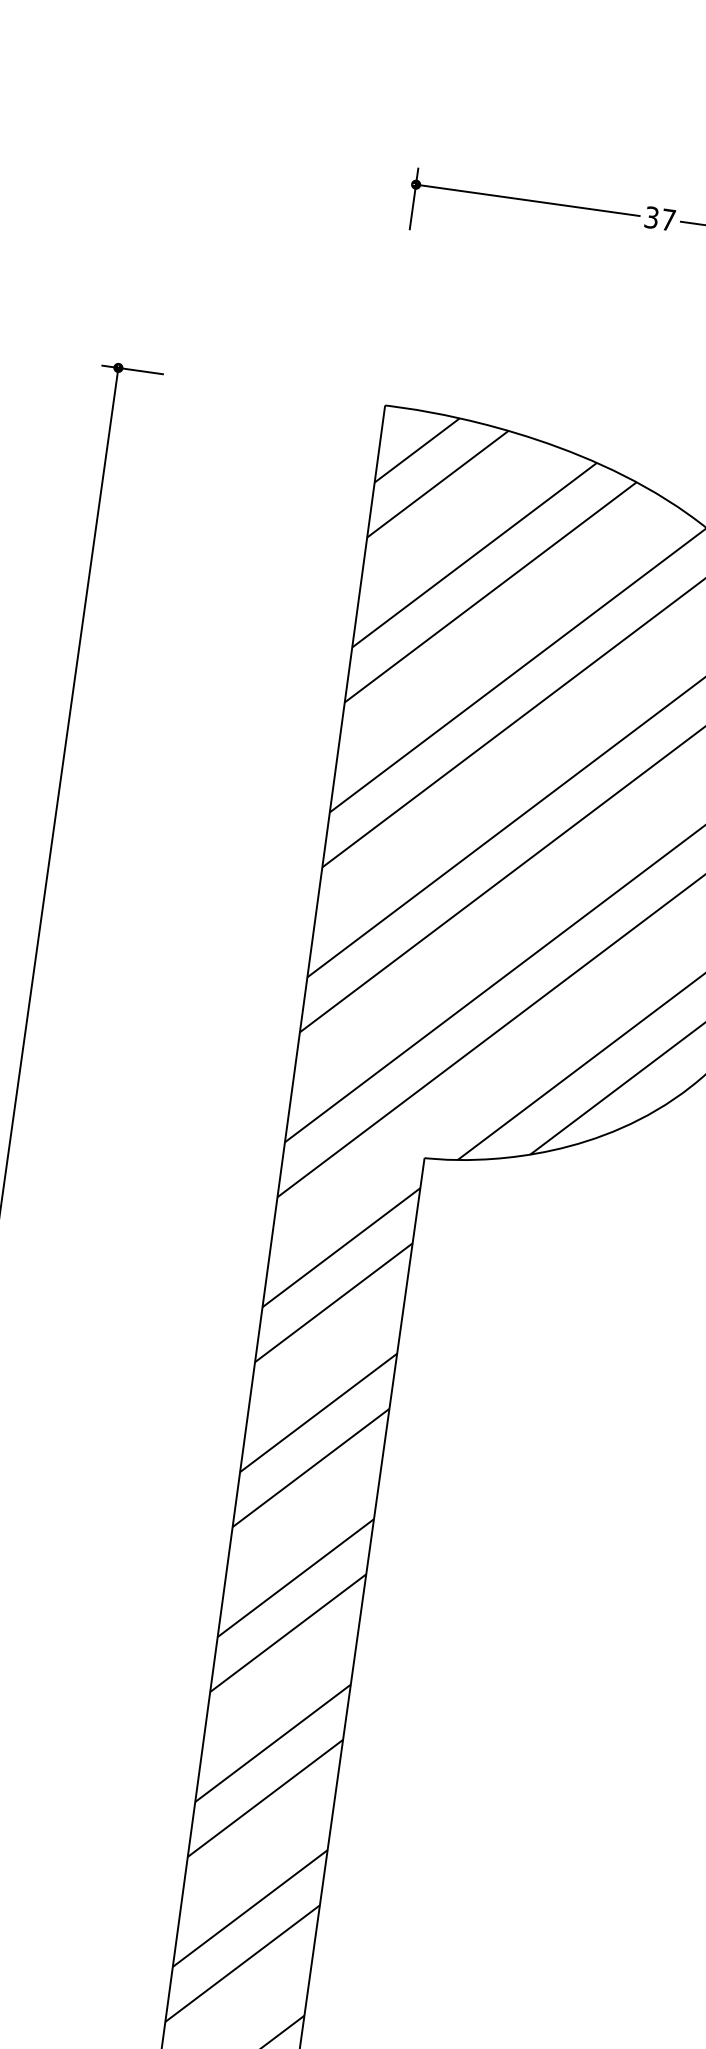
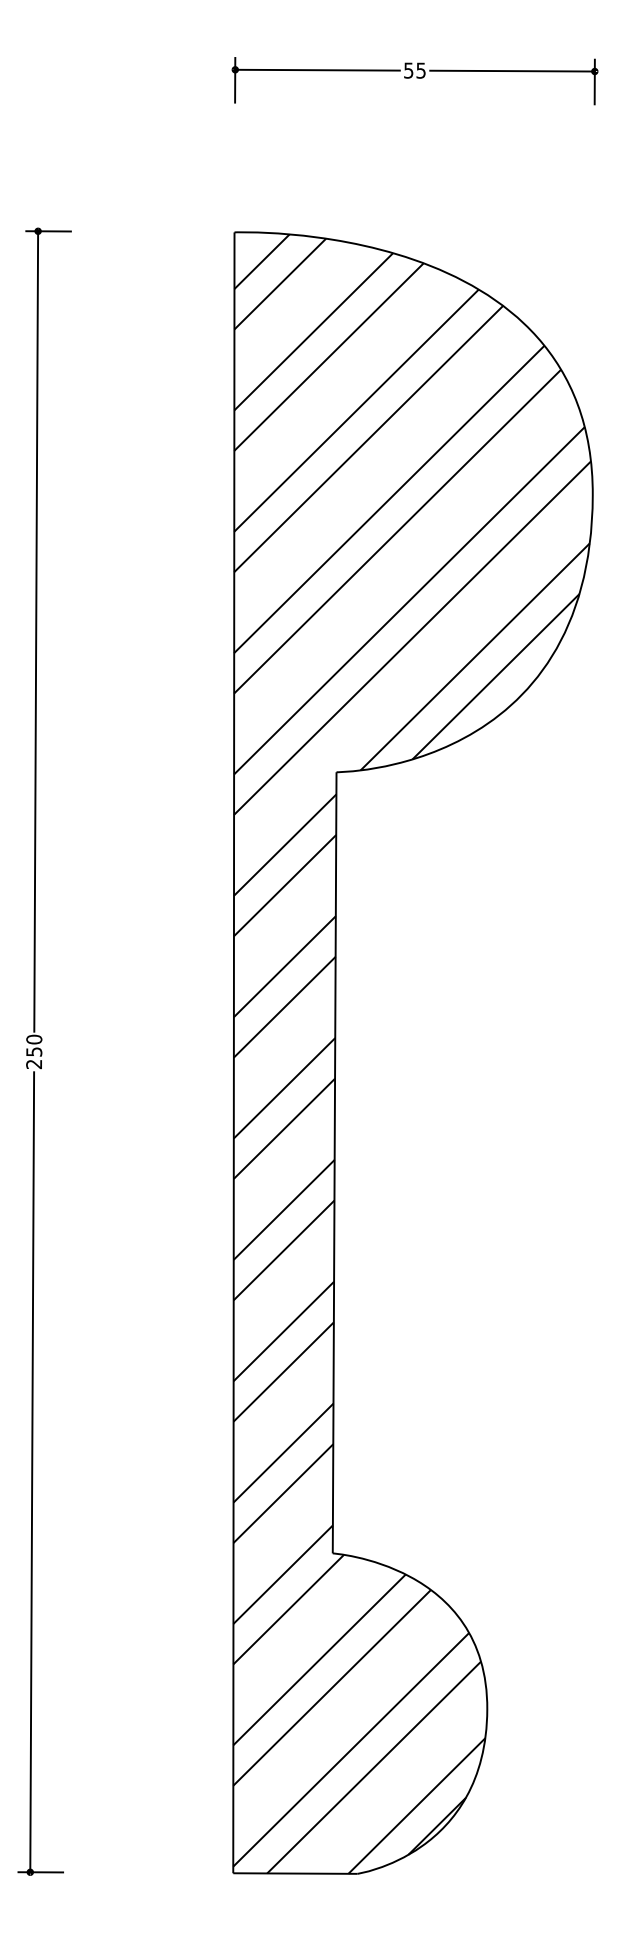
text: (659, 218) -> (414, 70), 37 -> 55

